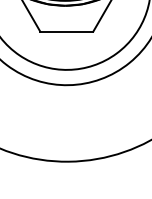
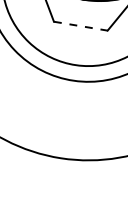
line: (67, 31) -> (81, 26), solid -> dashed

